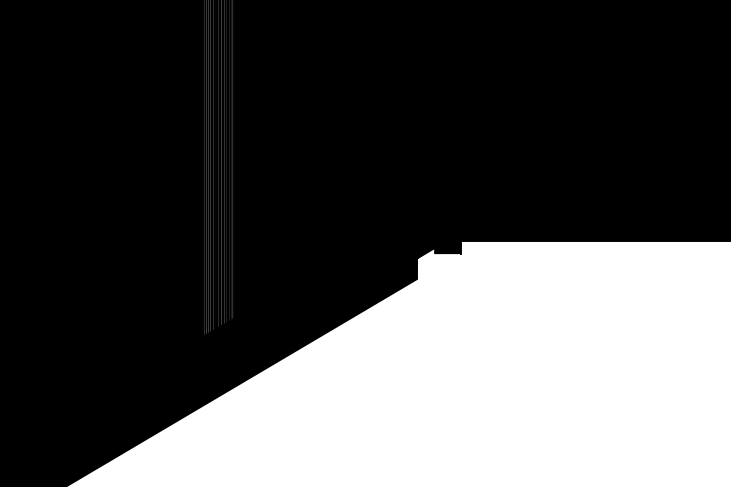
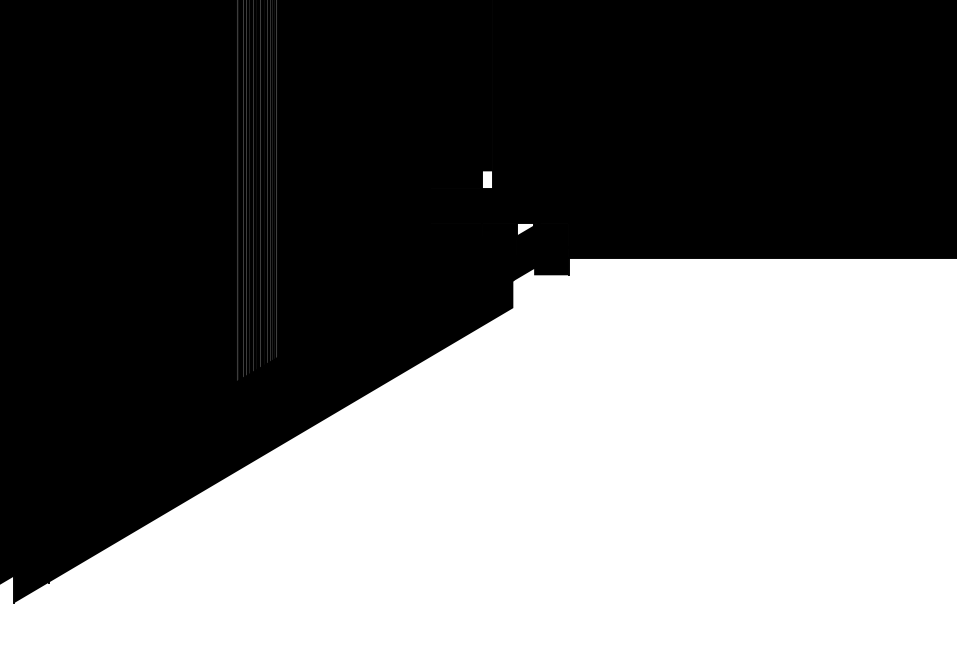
fill: (397, 179) -> (487, 179), removed
fill: (427, 218) -> (525, 229), removed

